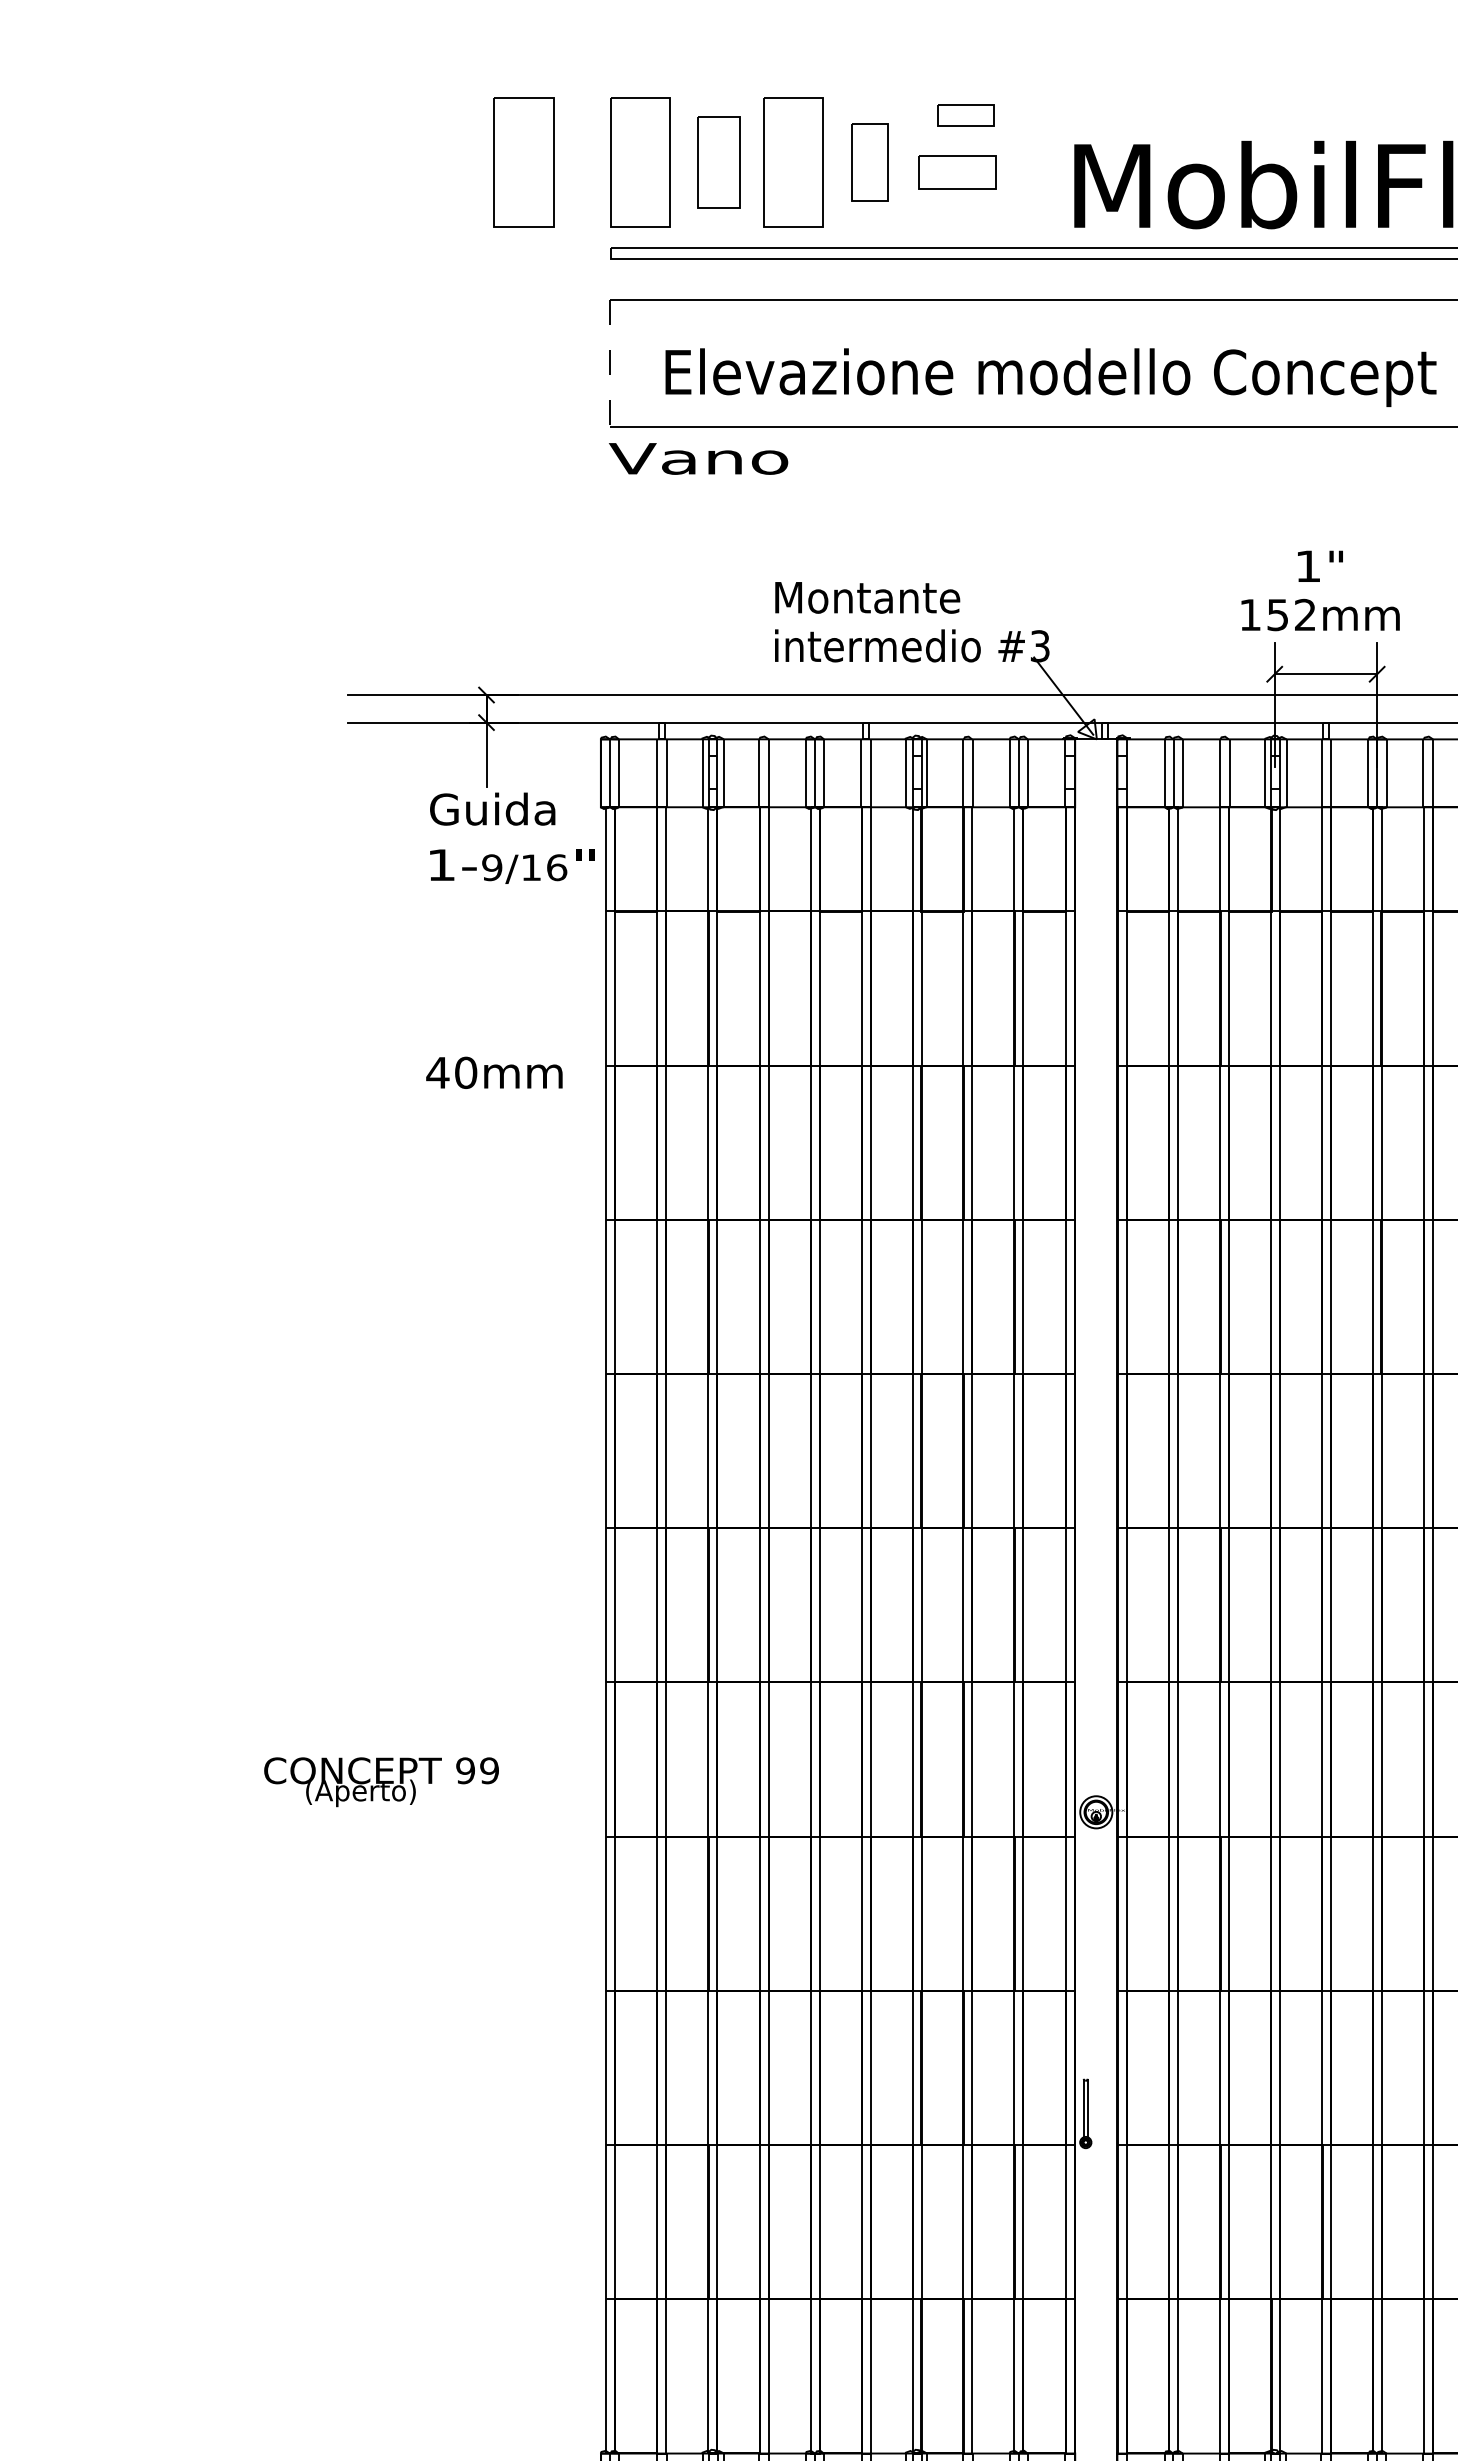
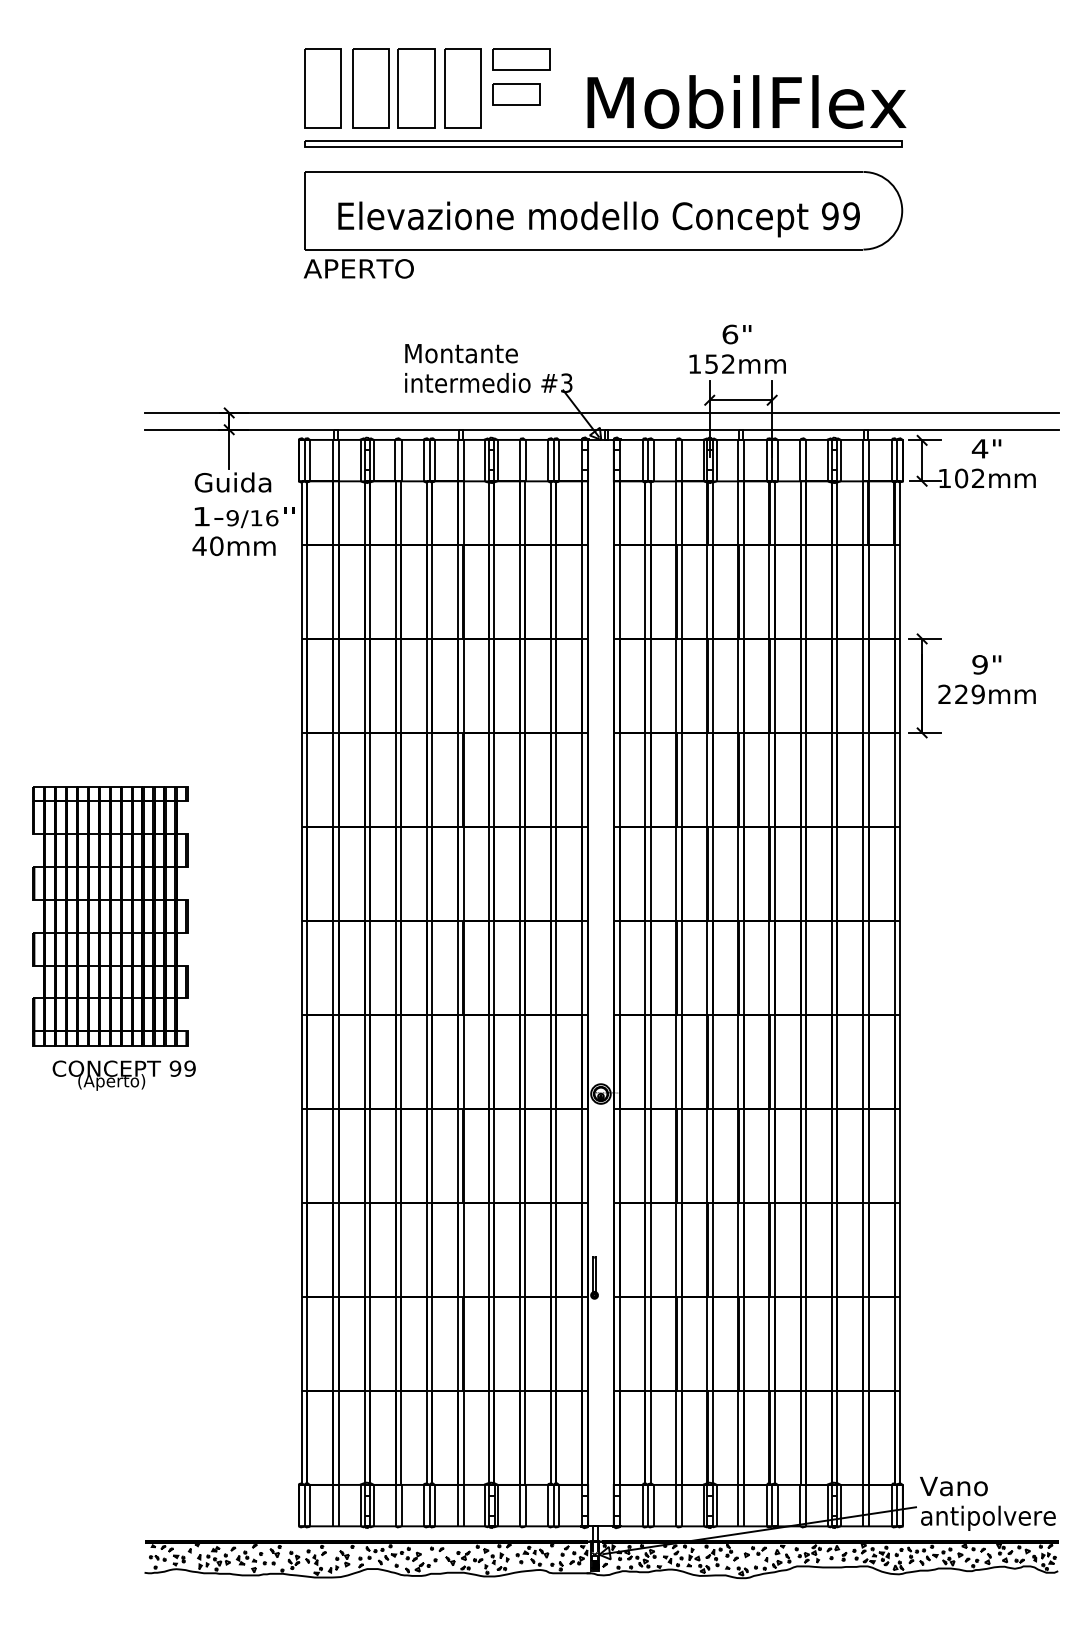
part: (965, 115) -> (521, 59), size x1.67
part: (523, 162) -> (251, 88), removed
part: (718, 162) -> (370, 88), size x1.43
part: (869, 162) -> (462, 88), size x1.67
line: (609, 362) -> (304, 210), dashed -> solid
text: (698, 458) -> (358, 268), Vano -> APERTO
text: (1308, 566) -> (730, 334), 1" -> 6"
text: (493, 1073) -> (233, 546), moved
part: (291, 1521) -> (110, 916), added
text: (380, 1781) -> (123, 1075), moved

